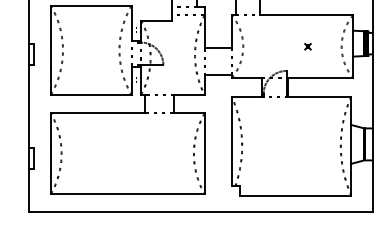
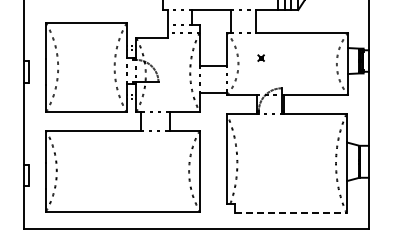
part: (307, 46) -> (260, 57), moved
line: (295, 195) -> (290, 212), solid -> dashed

